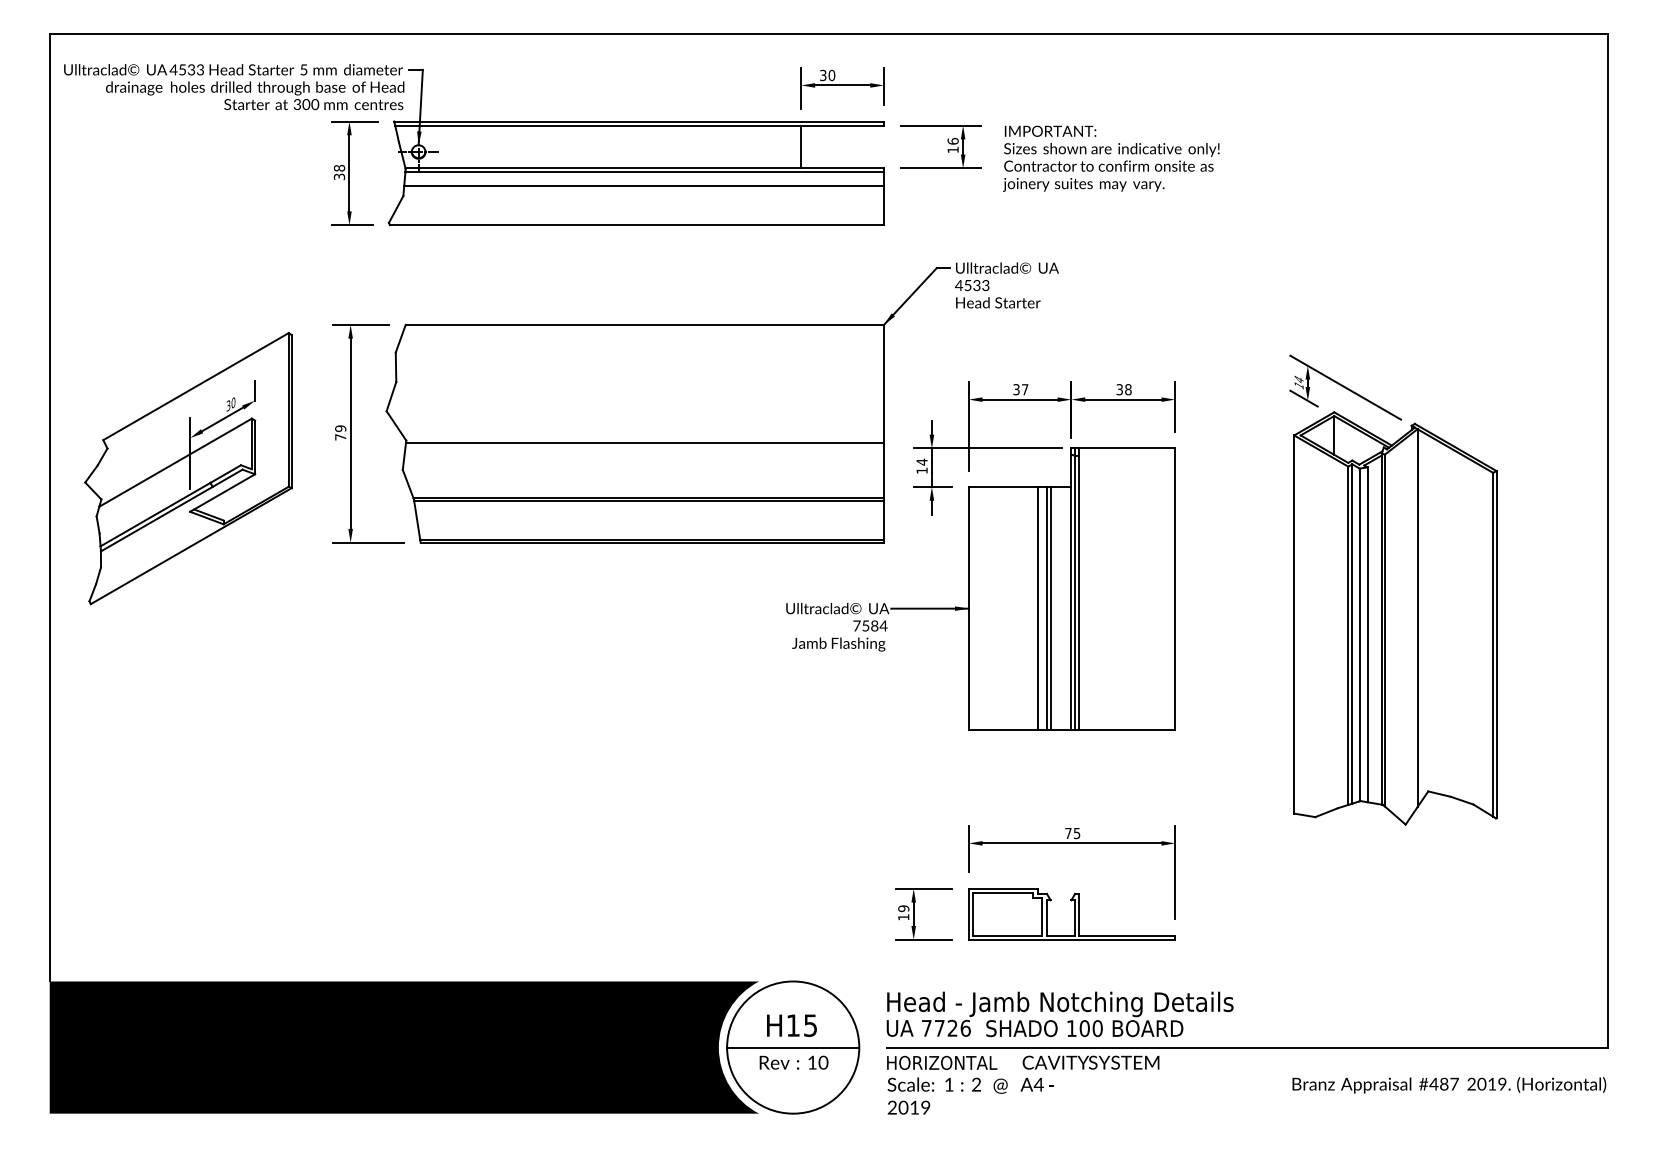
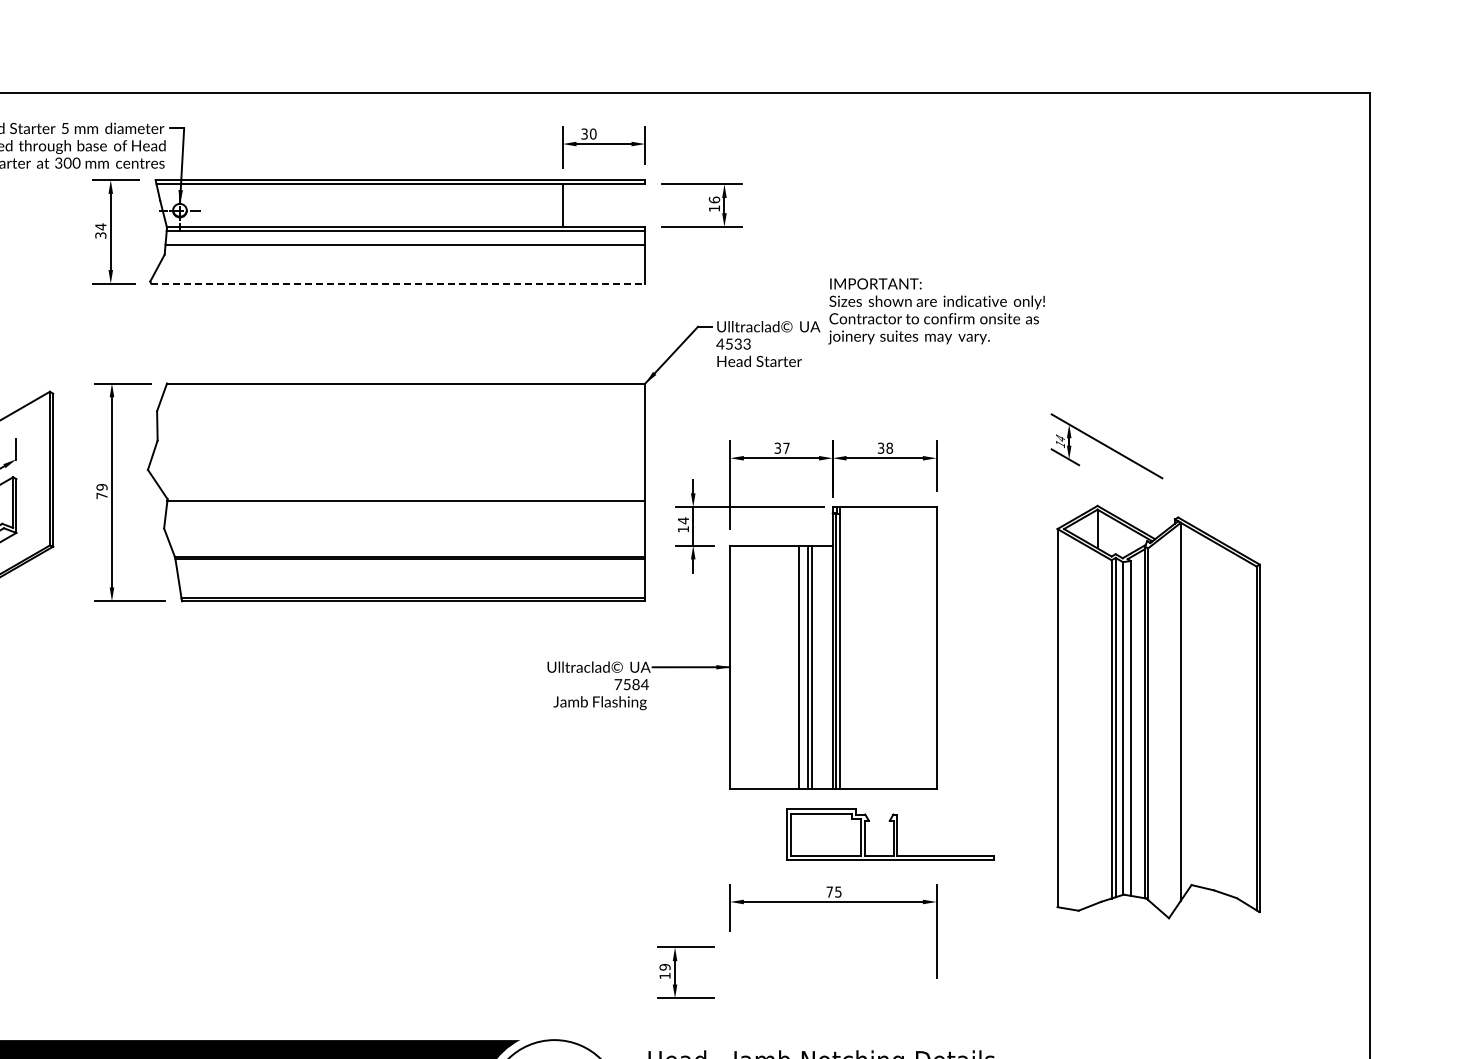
text: (1111, 158) -> (936, 311), moved
text: (339, 167) -> (100, 226), 38 -> 34
line: (637, 225) -> (398, 284), solid -> dashed
part: (1395, 618) -> (1158, 712), moved
part: (1071, 914) -> (889, 835), moved

